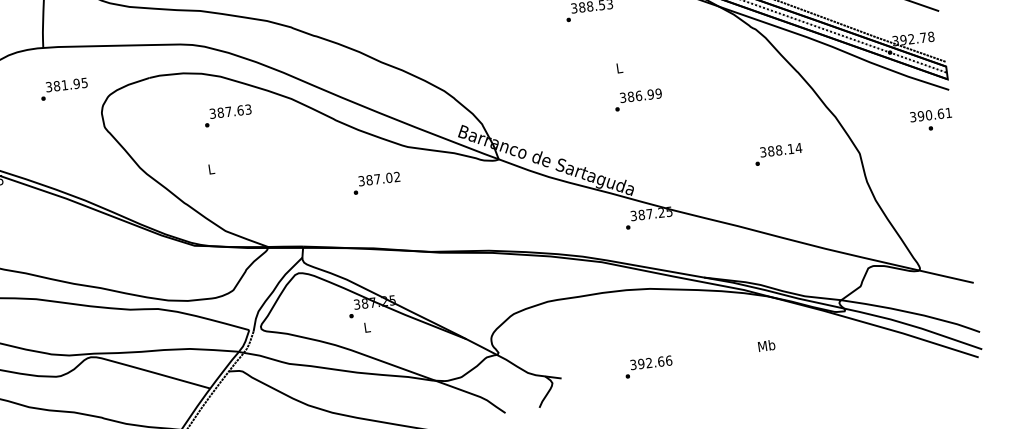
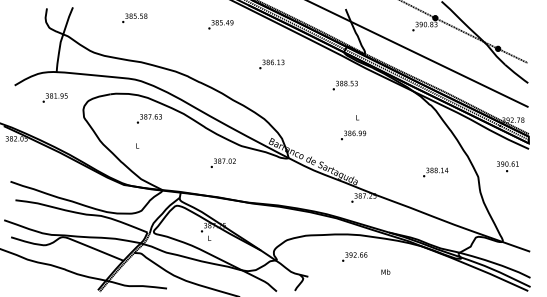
text: (62, 88) -> (54, 97), moved
text: (638, 100) -> (353, 135), moved
text: (930, 119) -> (507, 166), moved
text: (765, 344) -> (385, 271), moved
text: (648, 365) -> (354, 256), moved

